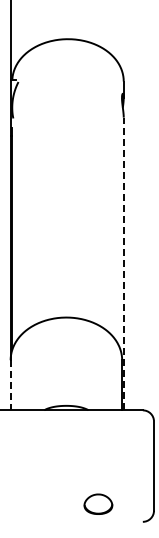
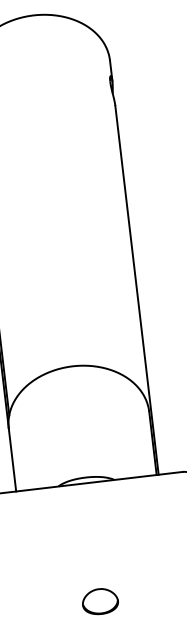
line: (123, 263) -> (136, 289), dashed -> solid
line: (10, 385) -> (12, 460), dashed -> solid
part: (98, 503) -> (100, 600), moved

